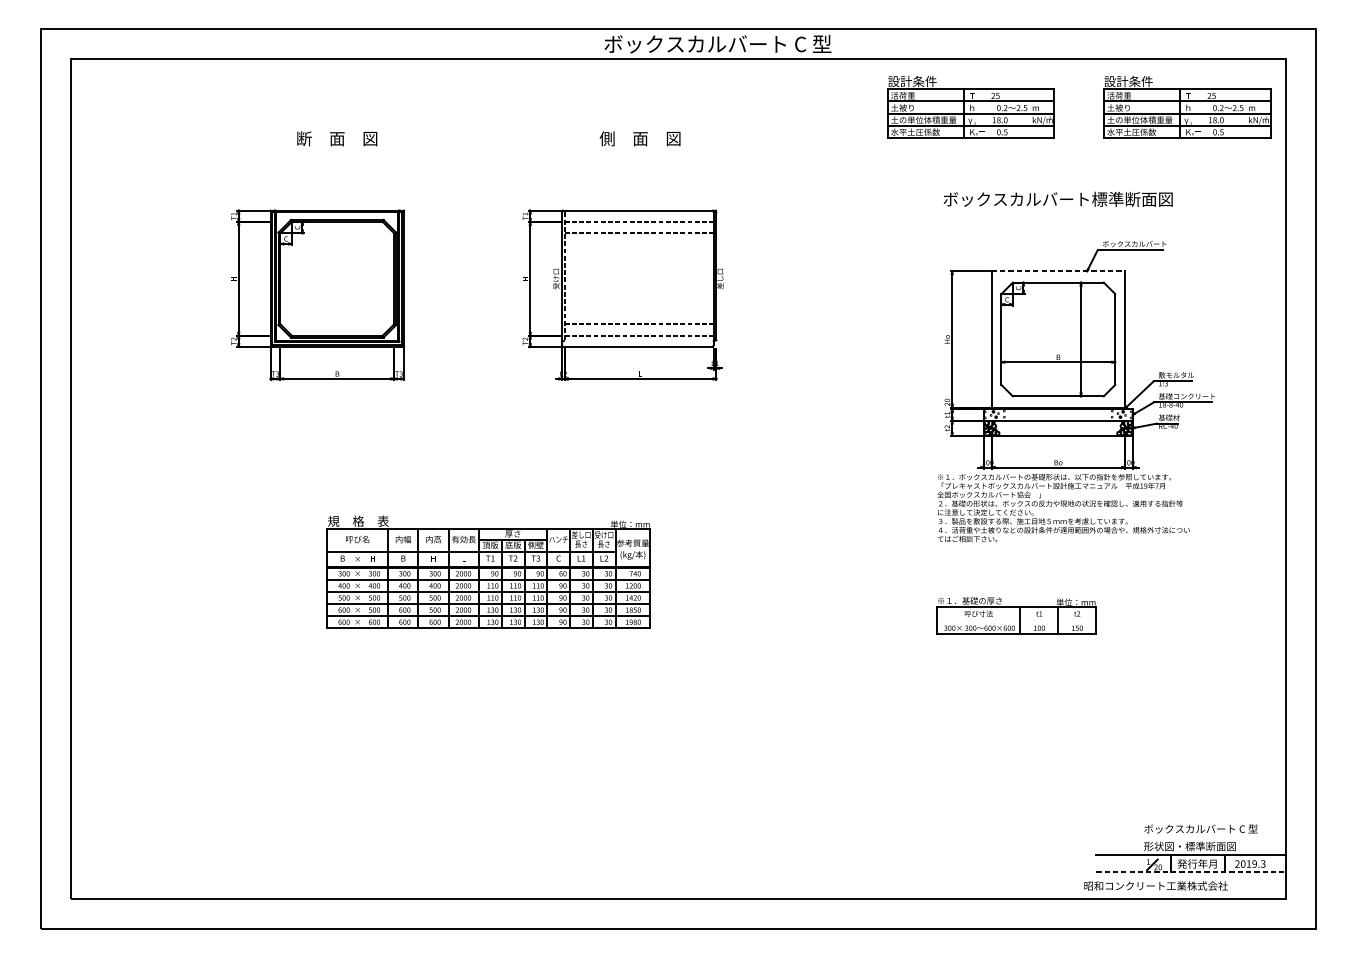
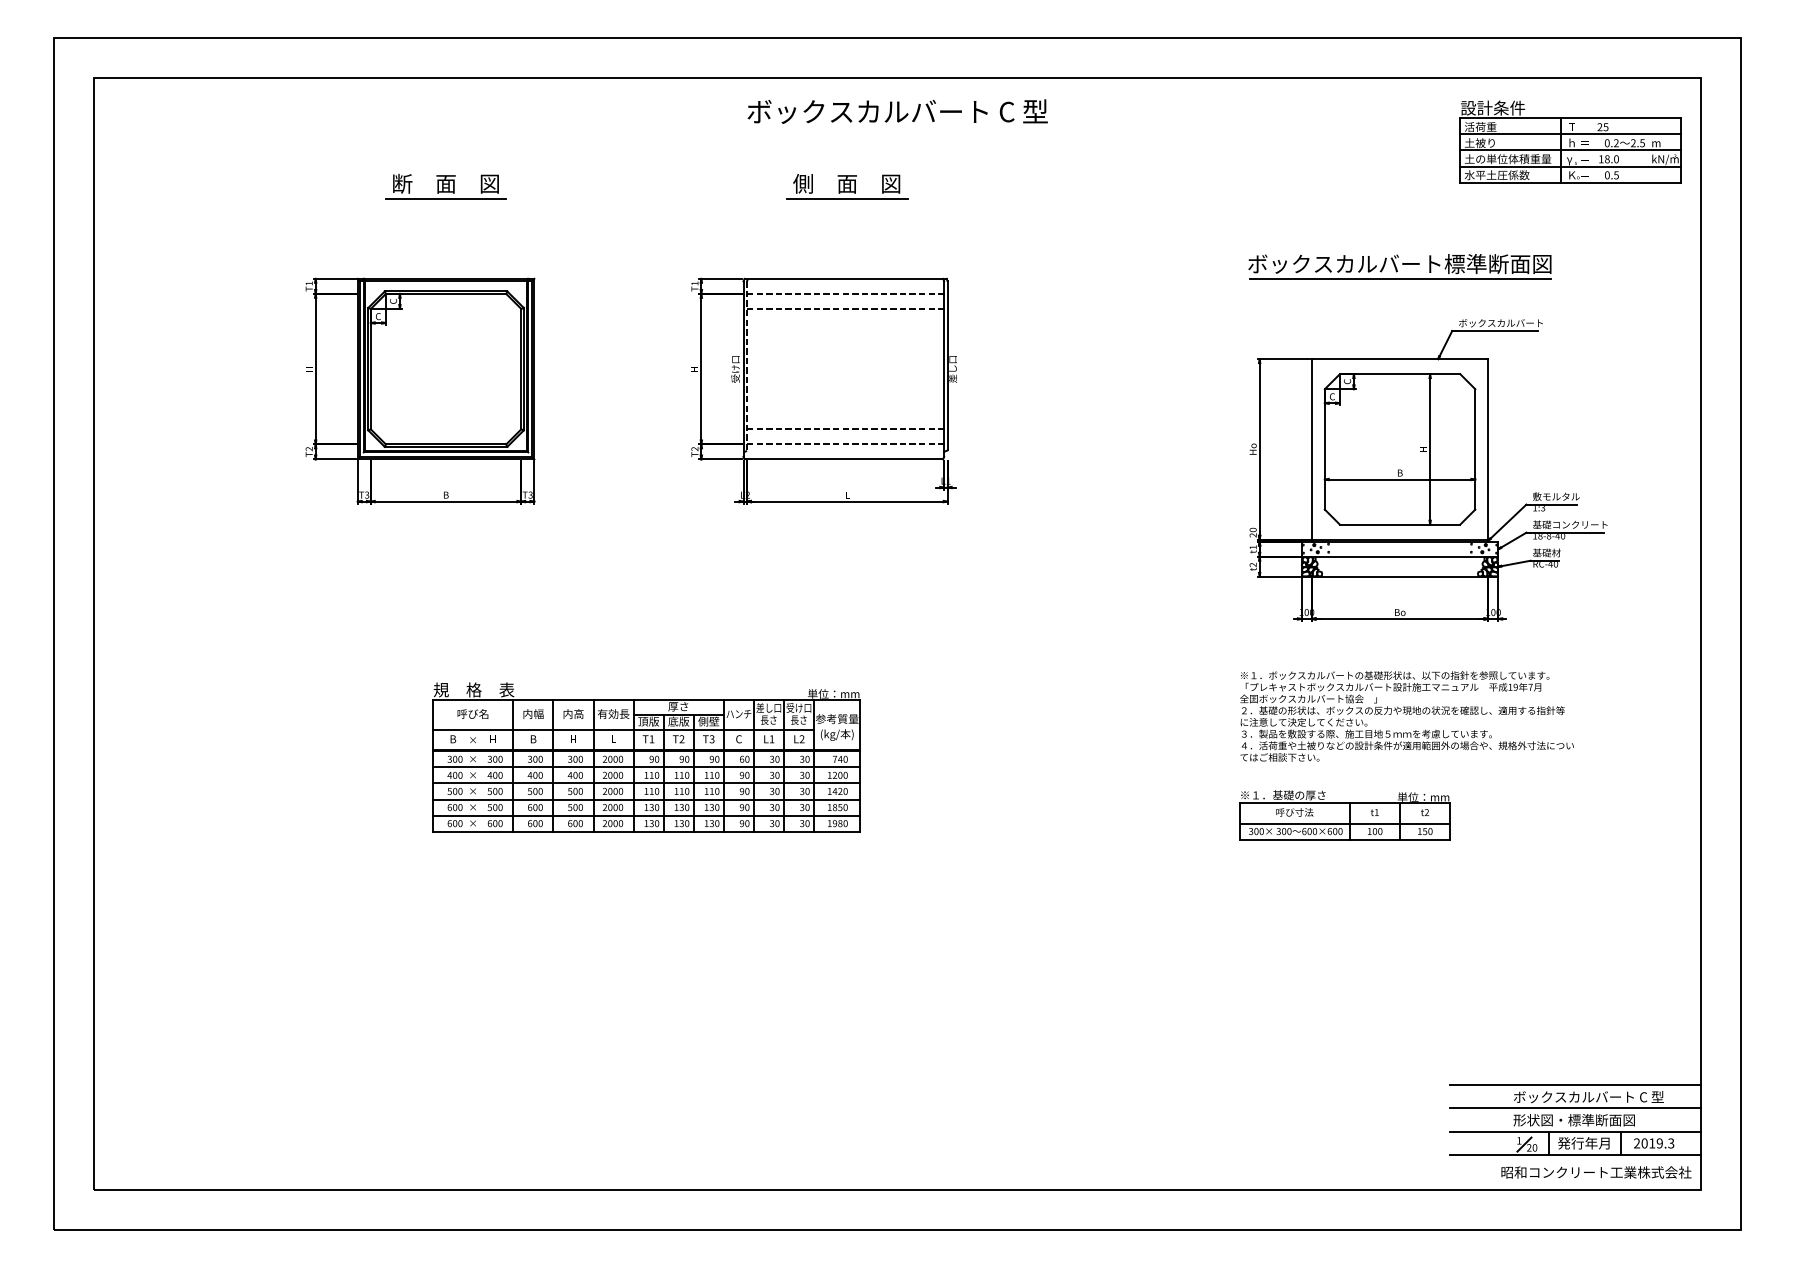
text: (717, 44) -> (897, 111), moved
part: (970, 106) -> (1284, 141), removed
line: (336, 149) -> (445, 198), added
line: (640, 149) -> (847, 198), added
line: (1057, 210) -> (1399, 278), added
line: (1058, 271) -> (1400, 359), dashed -> solid
text: (1063, 508) -> (1406, 716), moved
line: (1016, 622) -> (1344, 823), added
line: (1190, 820) -> (1575, 1085), added
line: (1190, 837) -> (1575, 1108), added
line: (1191, 872) -> (1576, 1154), dashed -> solid
text: (1156, 885) -> (1596, 1172), moved

